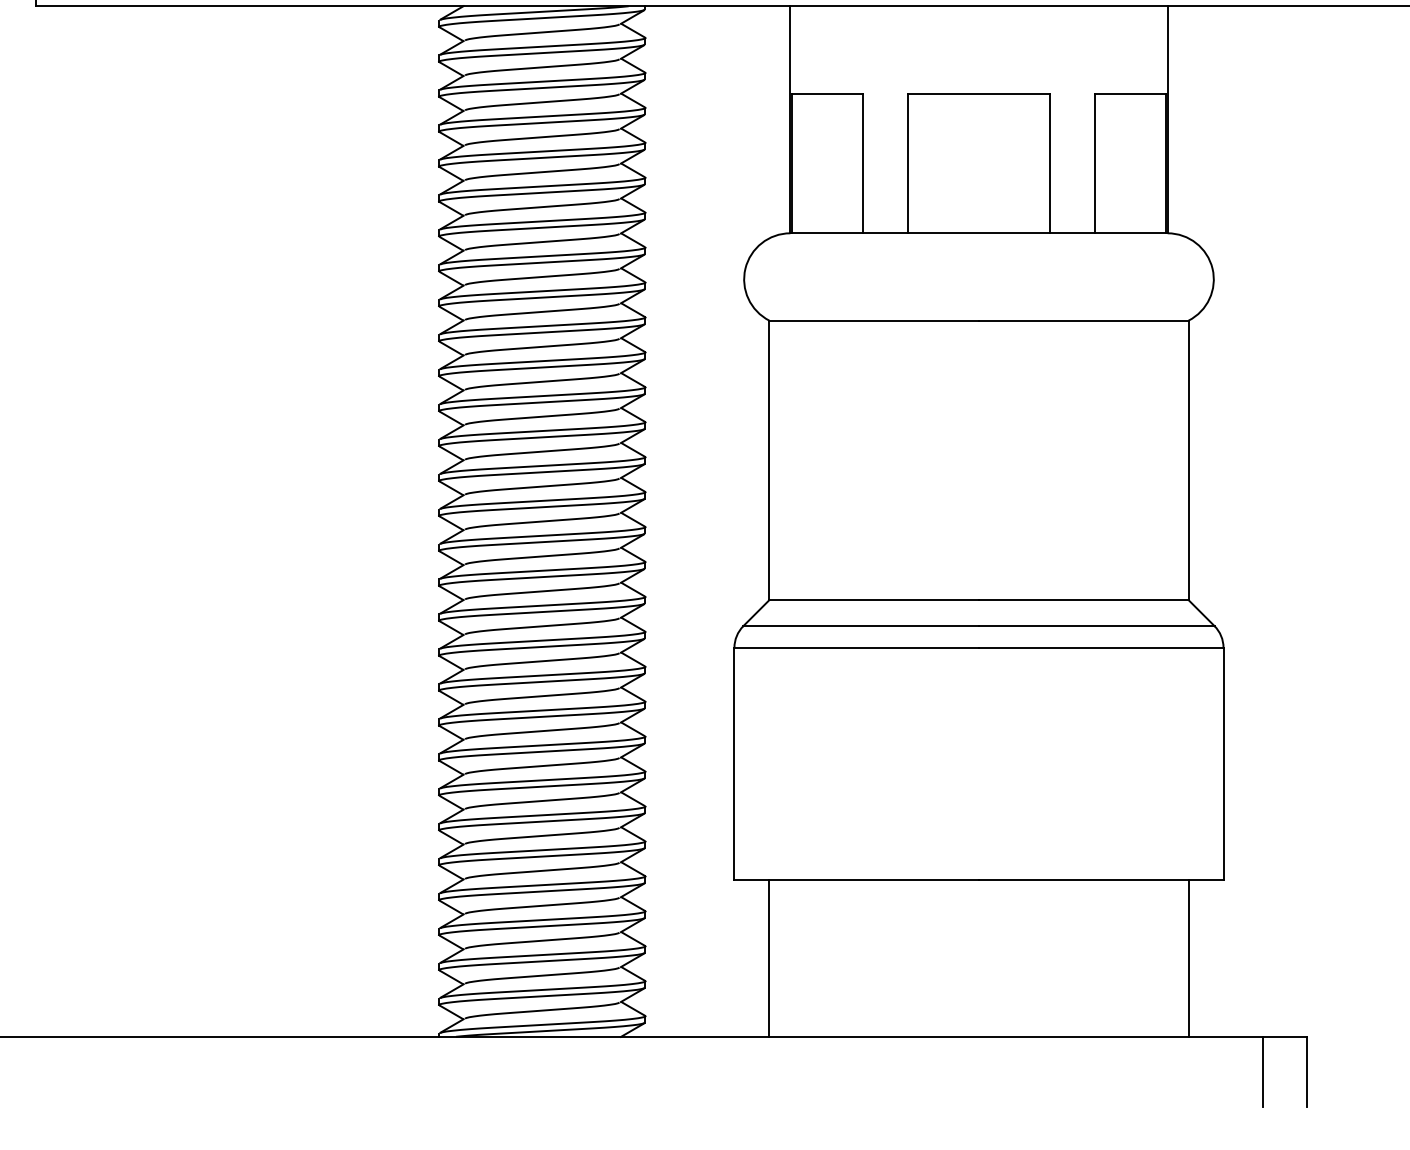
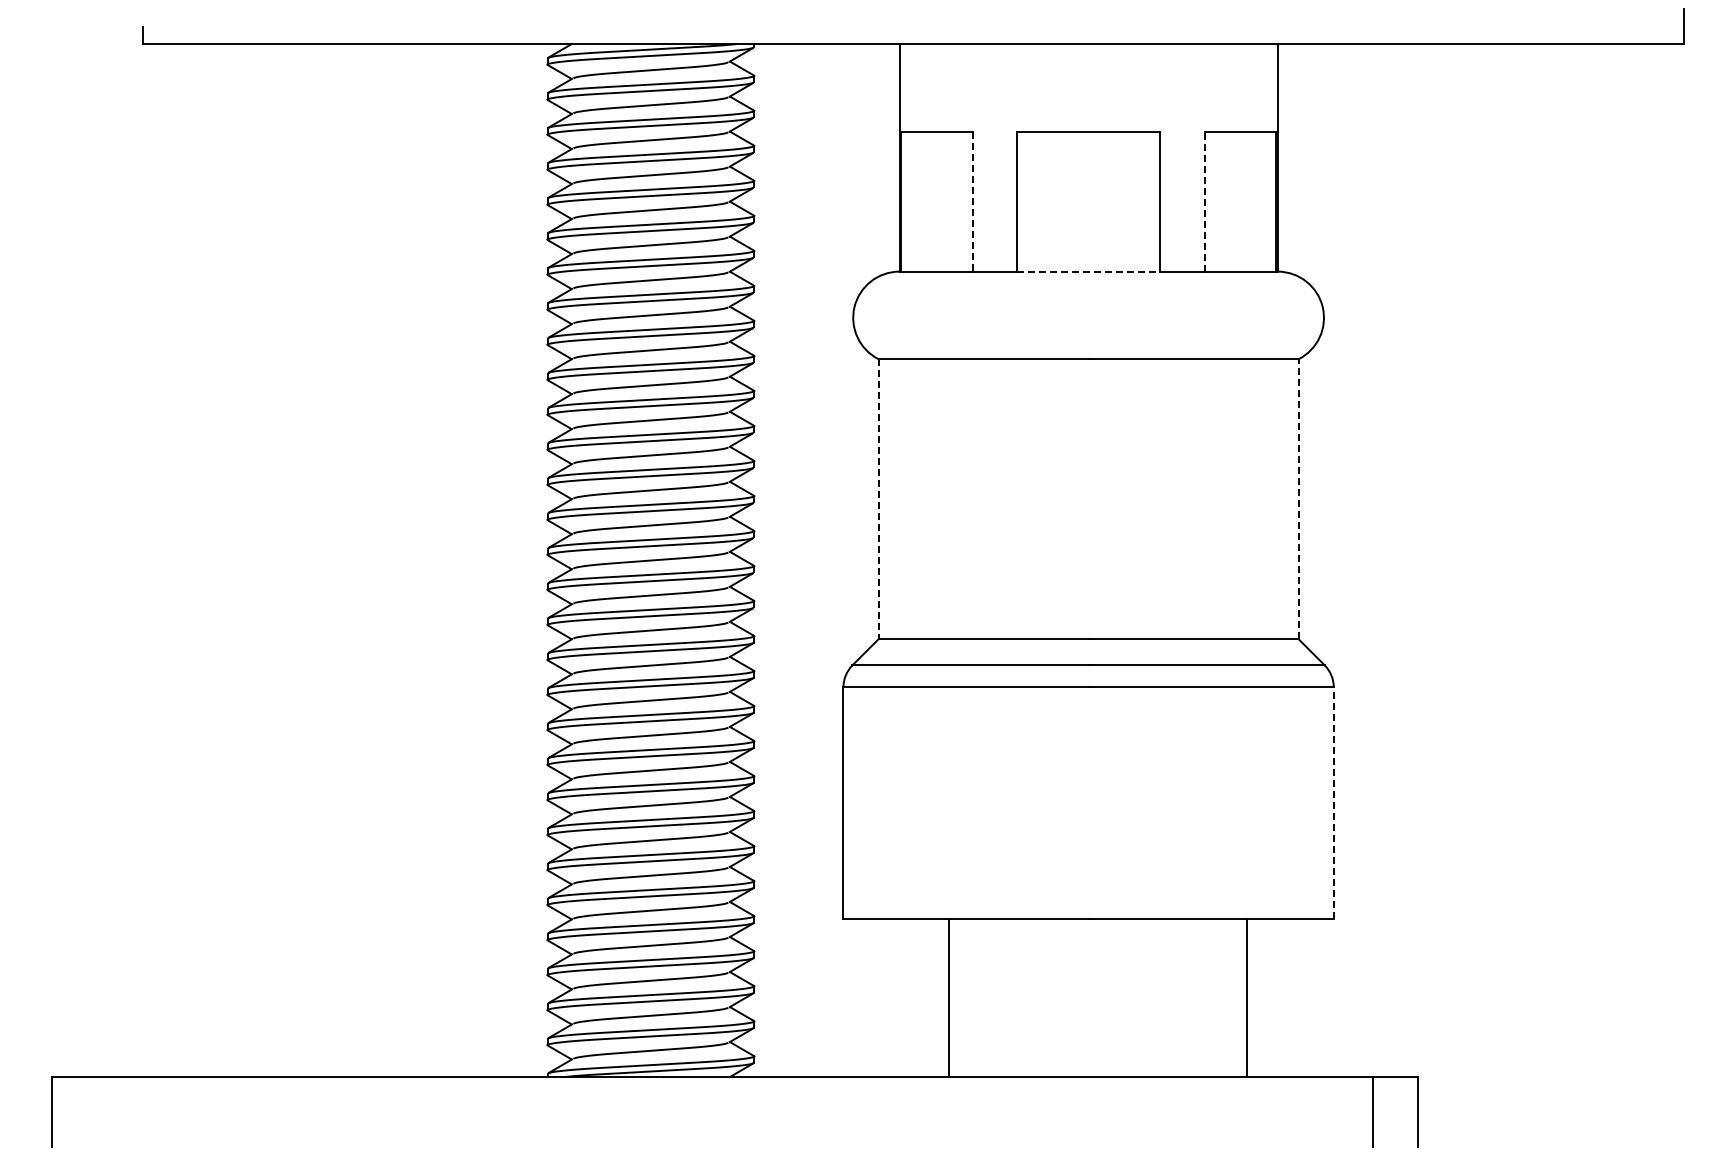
line: (1094, 163) -> (1204, 201), solid -> dashed
line: (863, 164) -> (972, 202), solid -> dashed
line: (979, 233) -> (1089, 271), solid -> dashed
line: (1188, 459) -> (1298, 498), solid -> dashed
line: (769, 460) -> (878, 499), solid -> dashed
line: (1223, 762) -> (1333, 802), solid -> dashed
line: (769, 958) -> (948, 998), moved
line: (1188, 958) -> (1246, 998), moved

